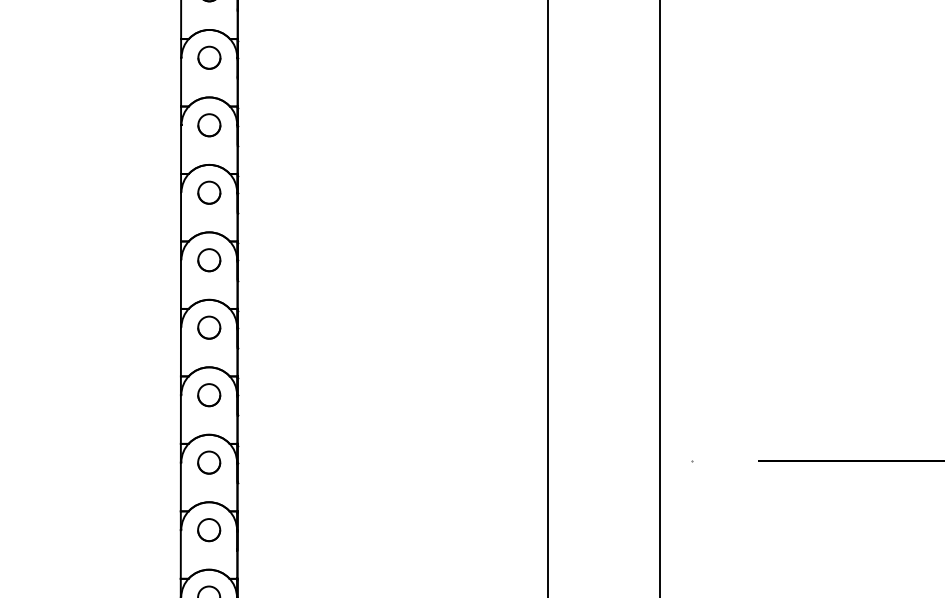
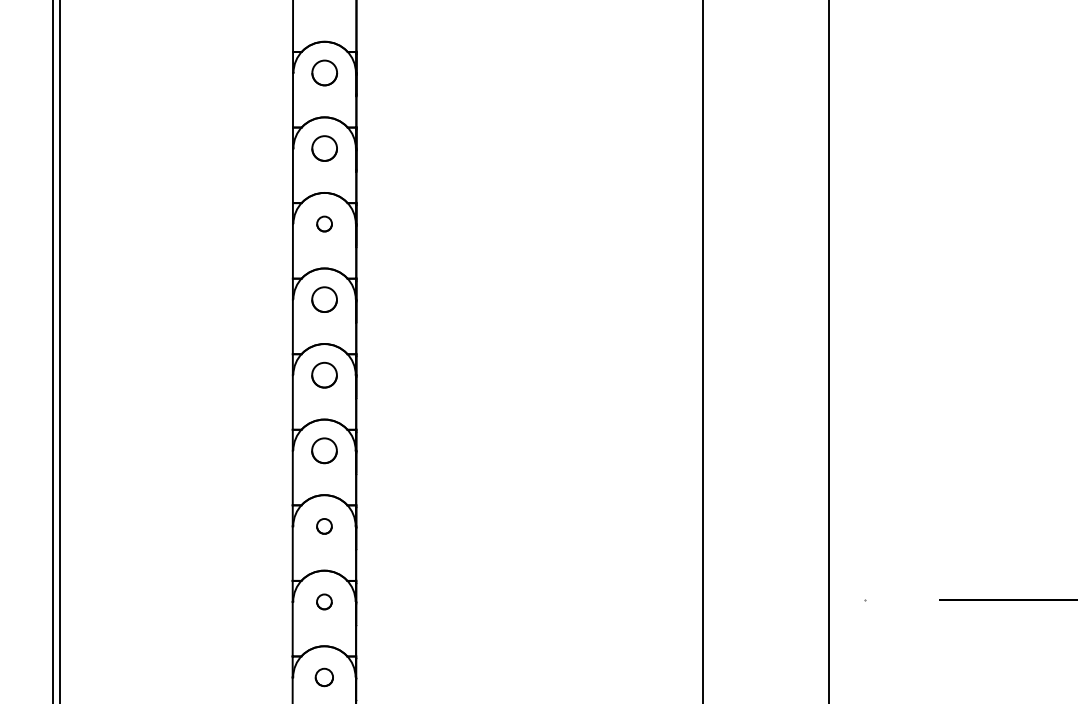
part: (209, 124) -> (324, 223), size x0.6
circle: (209, 395) -> (324, 526), size x0.6
part: (209, 462) -> (324, 601), size x0.6
circle: (209, 530) -> (324, 677), size x0.7

